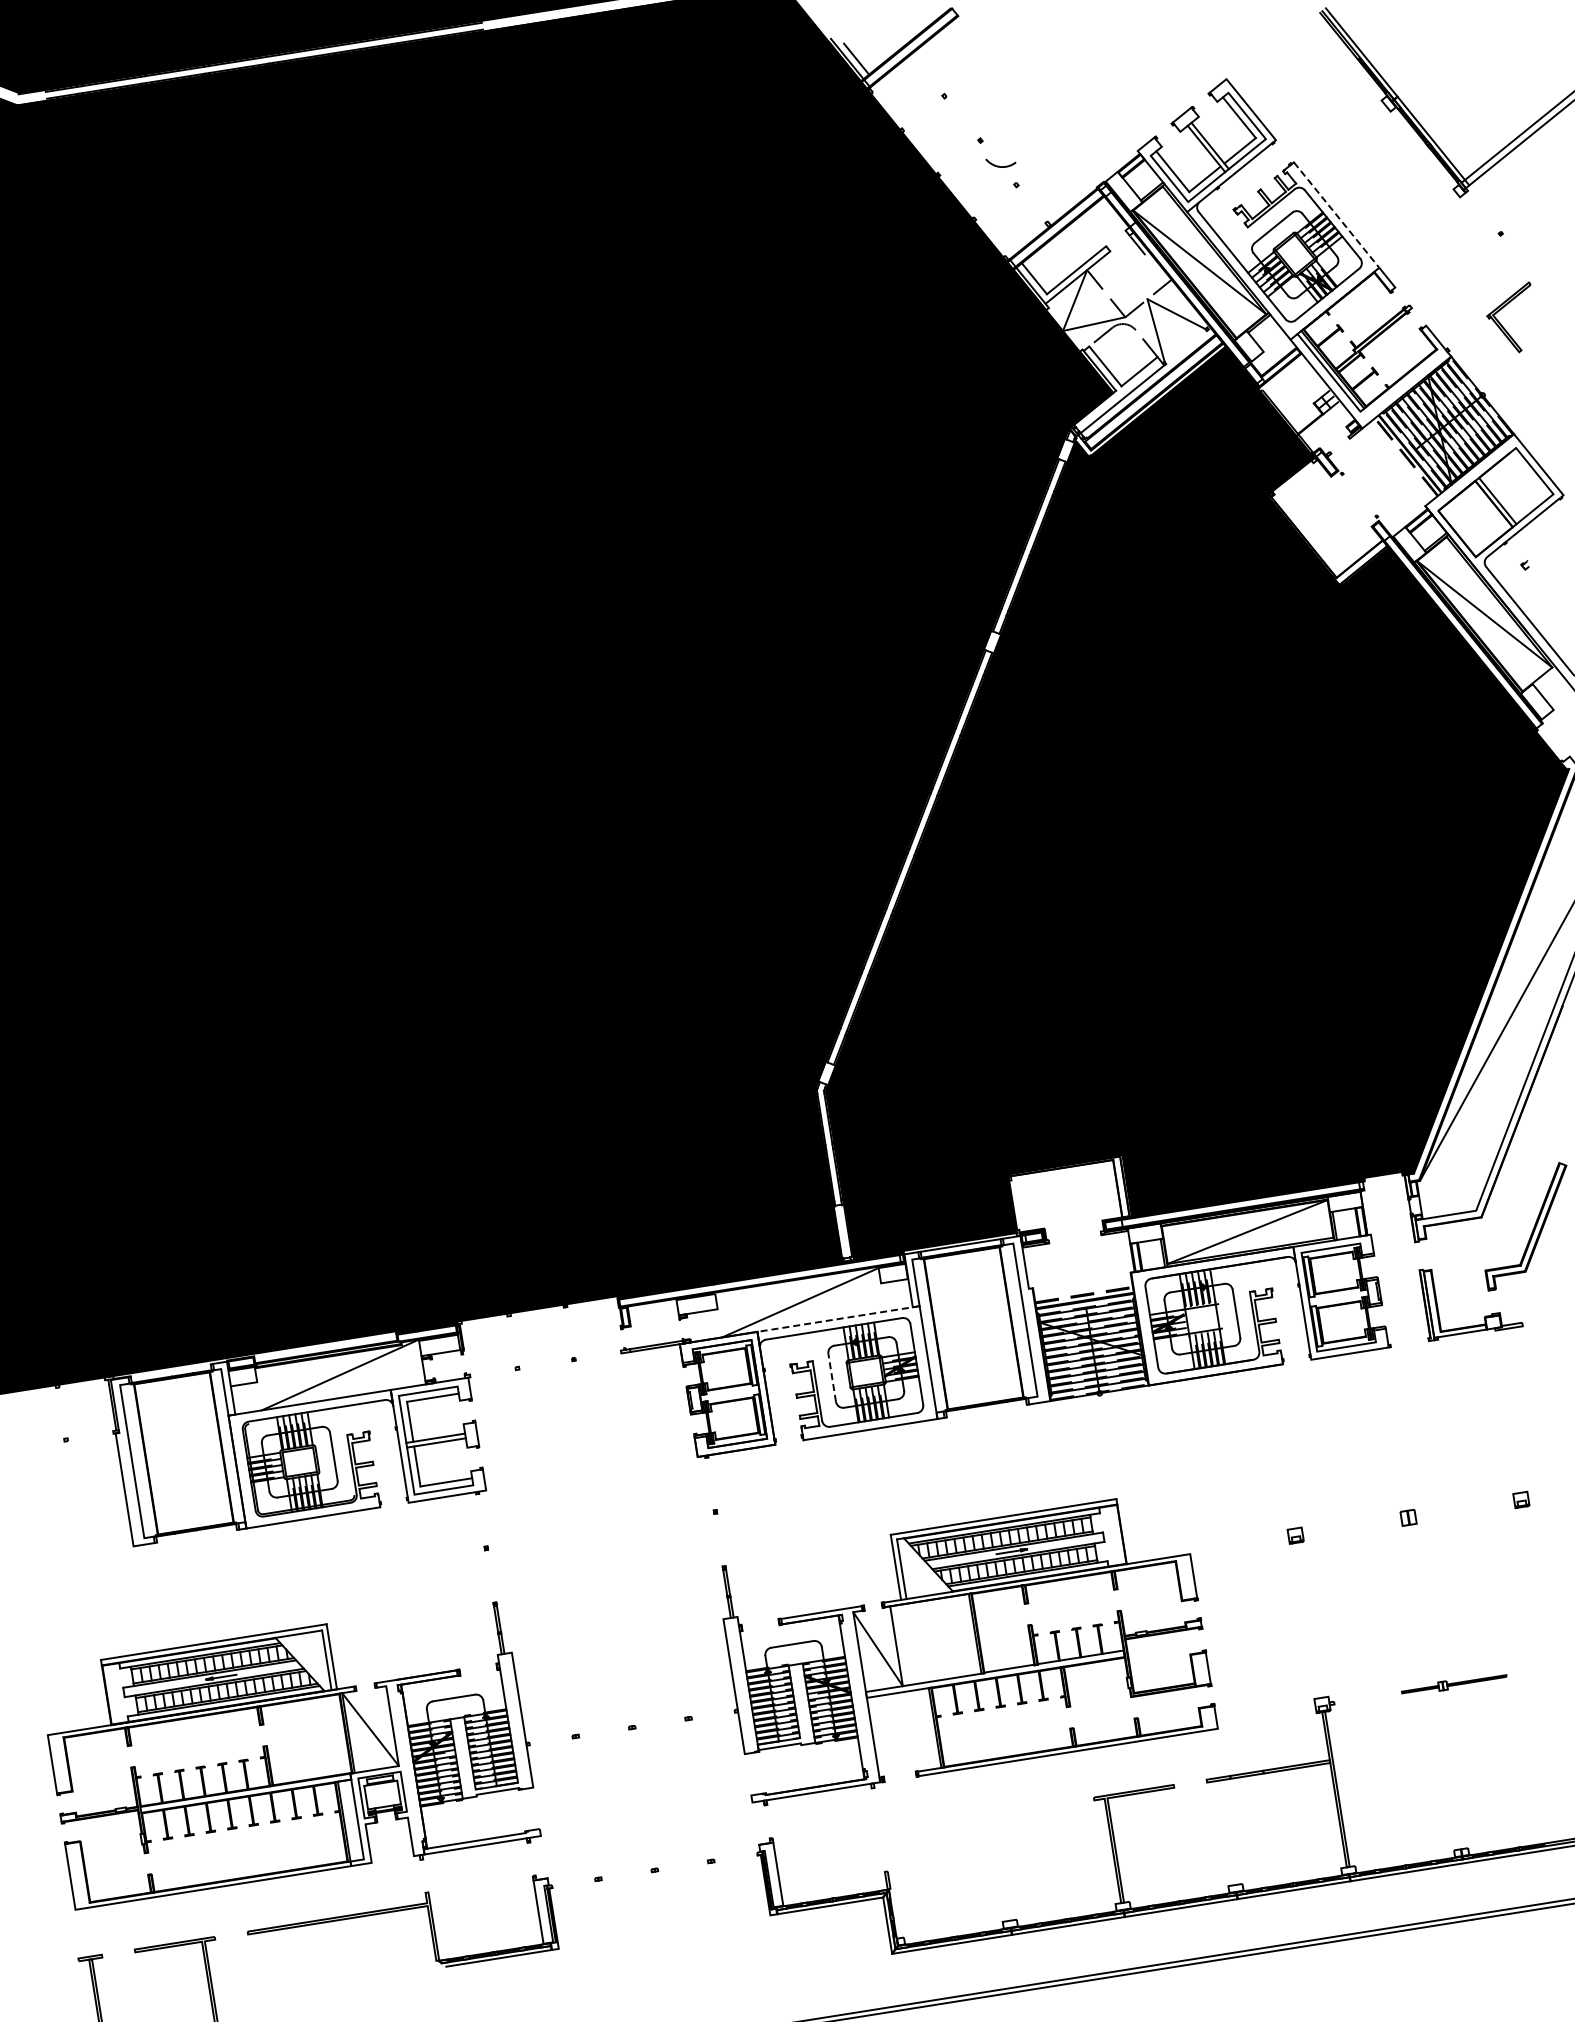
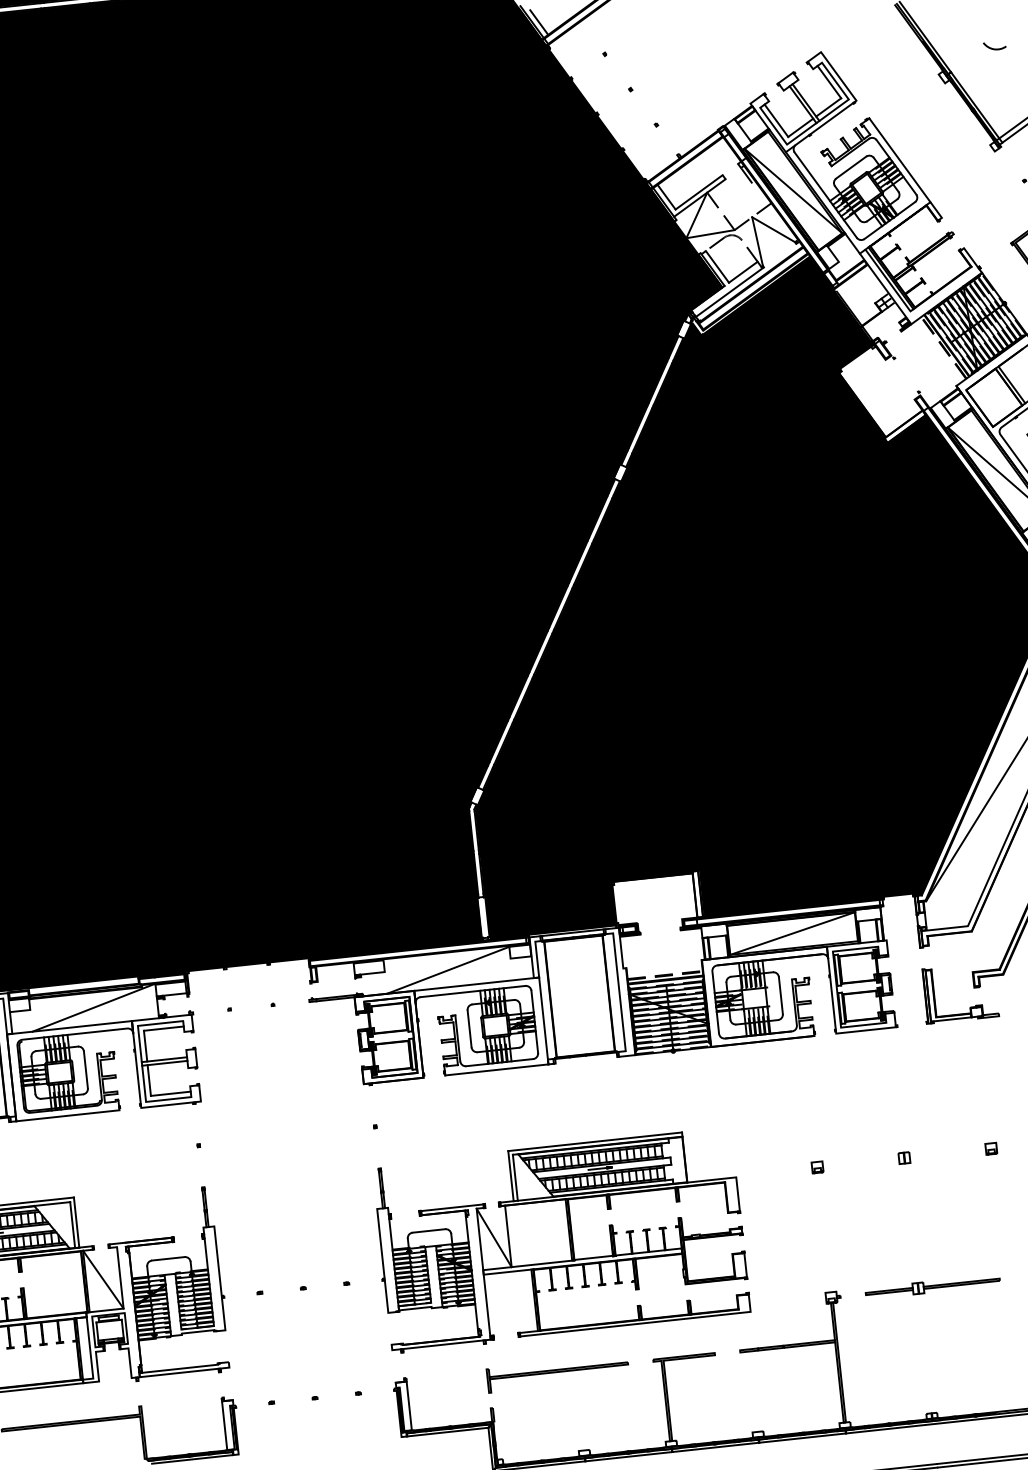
curve: (998, 165) -> (992, 48), moved
line: (1336, 215) -> (899, 160), dashed -> solid
line: (838, 1319) -> (476, 984), dashed -> solid
line: (832, 1377) -> (469, 1028), dashed -> solid
part: (1454, 1684) -> (933, 1287), size x1.67
part: (969, 1827) -> (557, 1377), added

